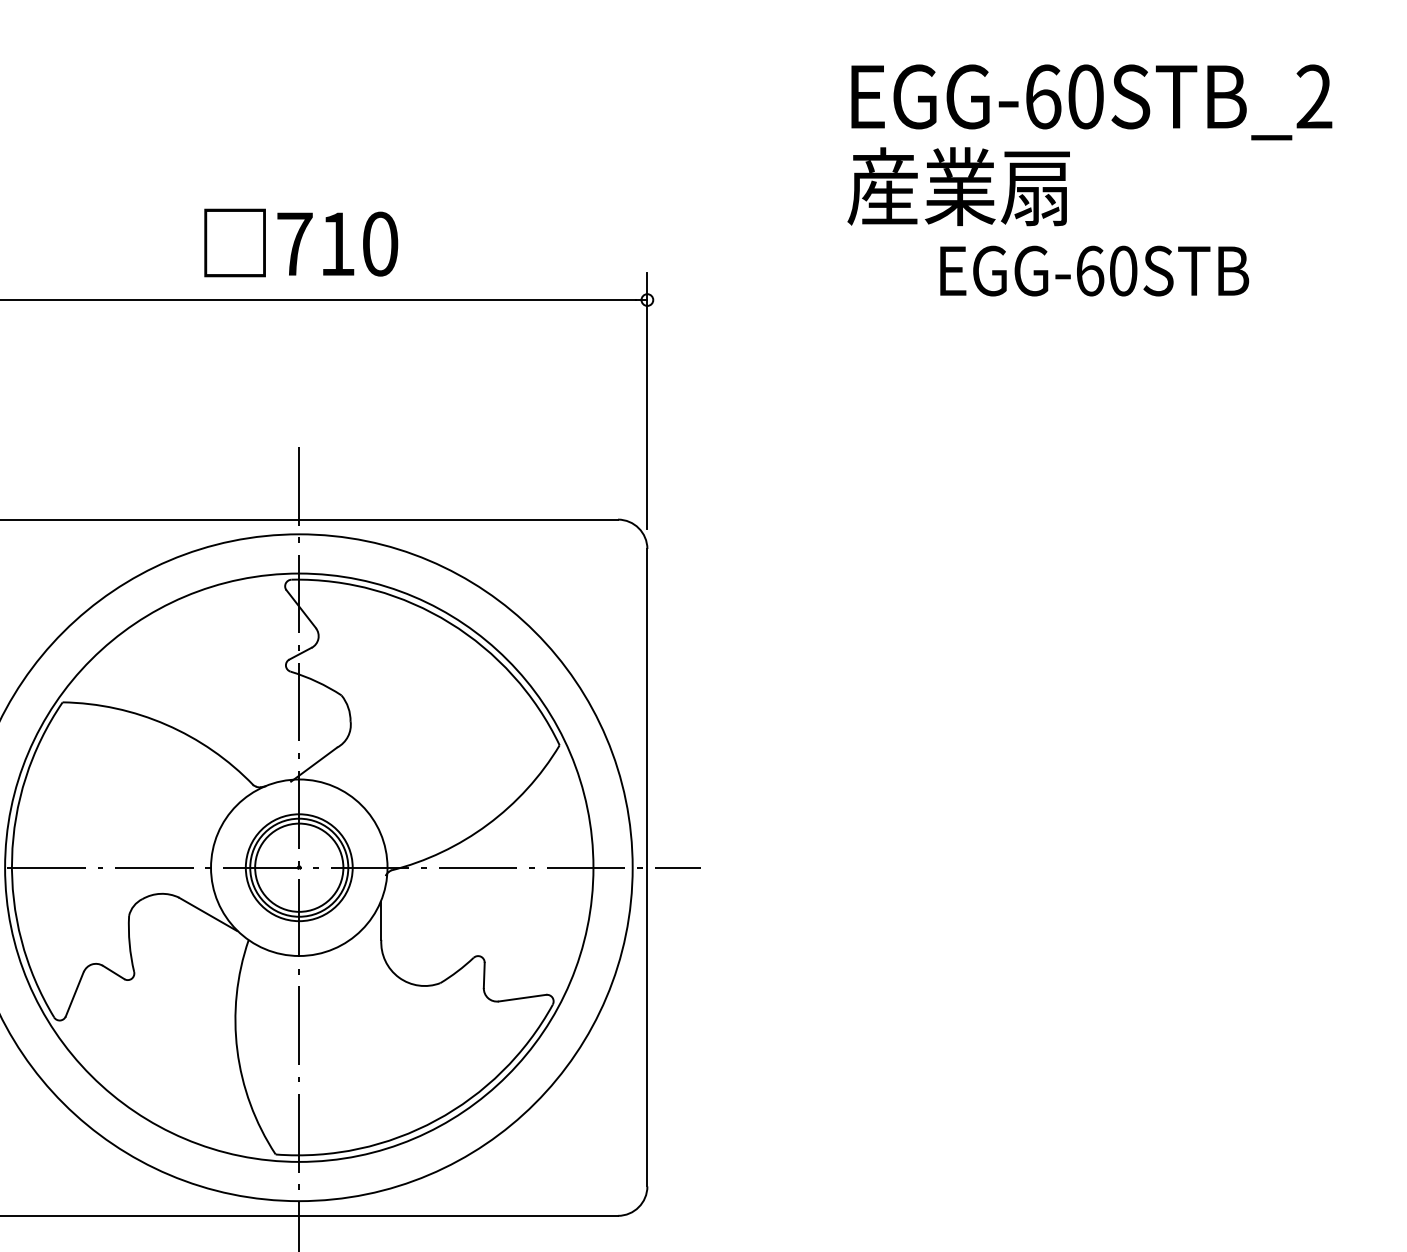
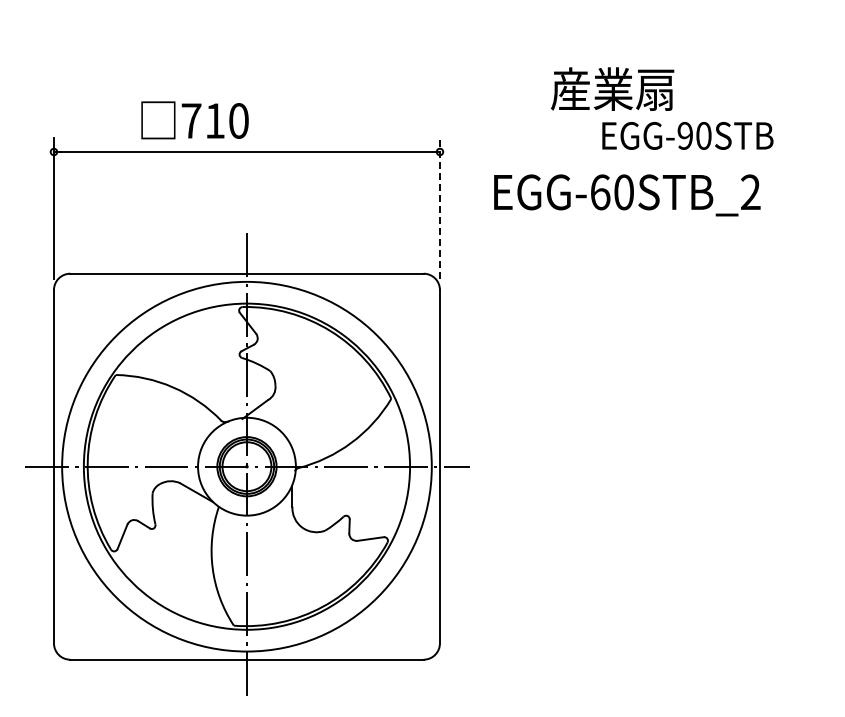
text: (1092, 102) -> (627, 195), moved
text: (300, 243) -> (194, 120), moved
text: (1090, 270) -> (685, 135), EGG-60STB -> EGG-90STB
line: (646, 400) -> (439, 207), solid -> dashed

